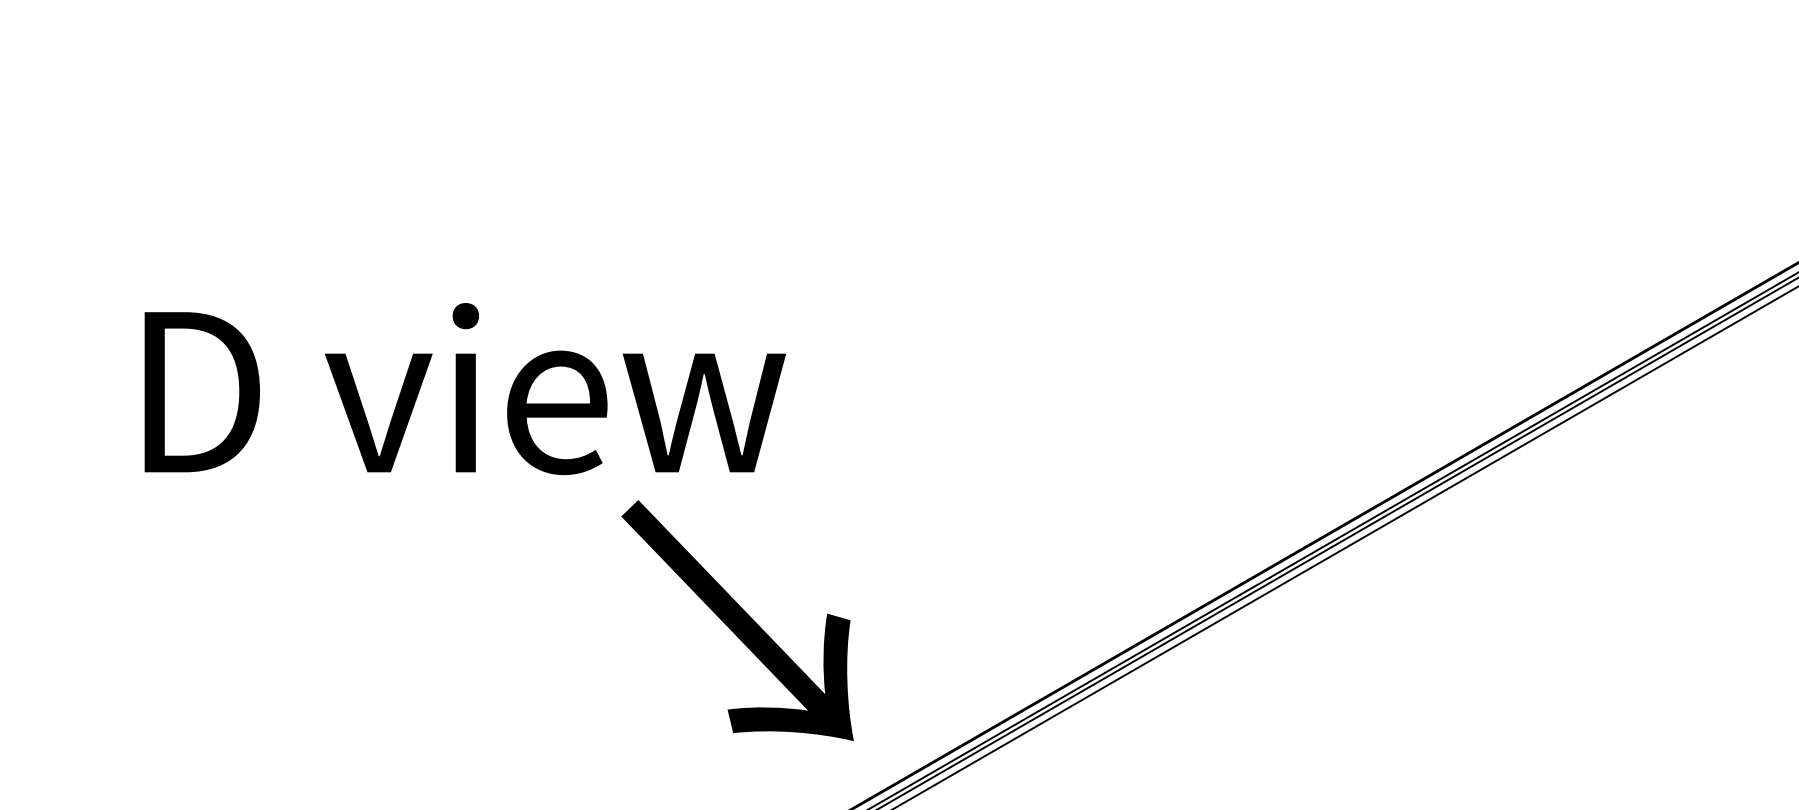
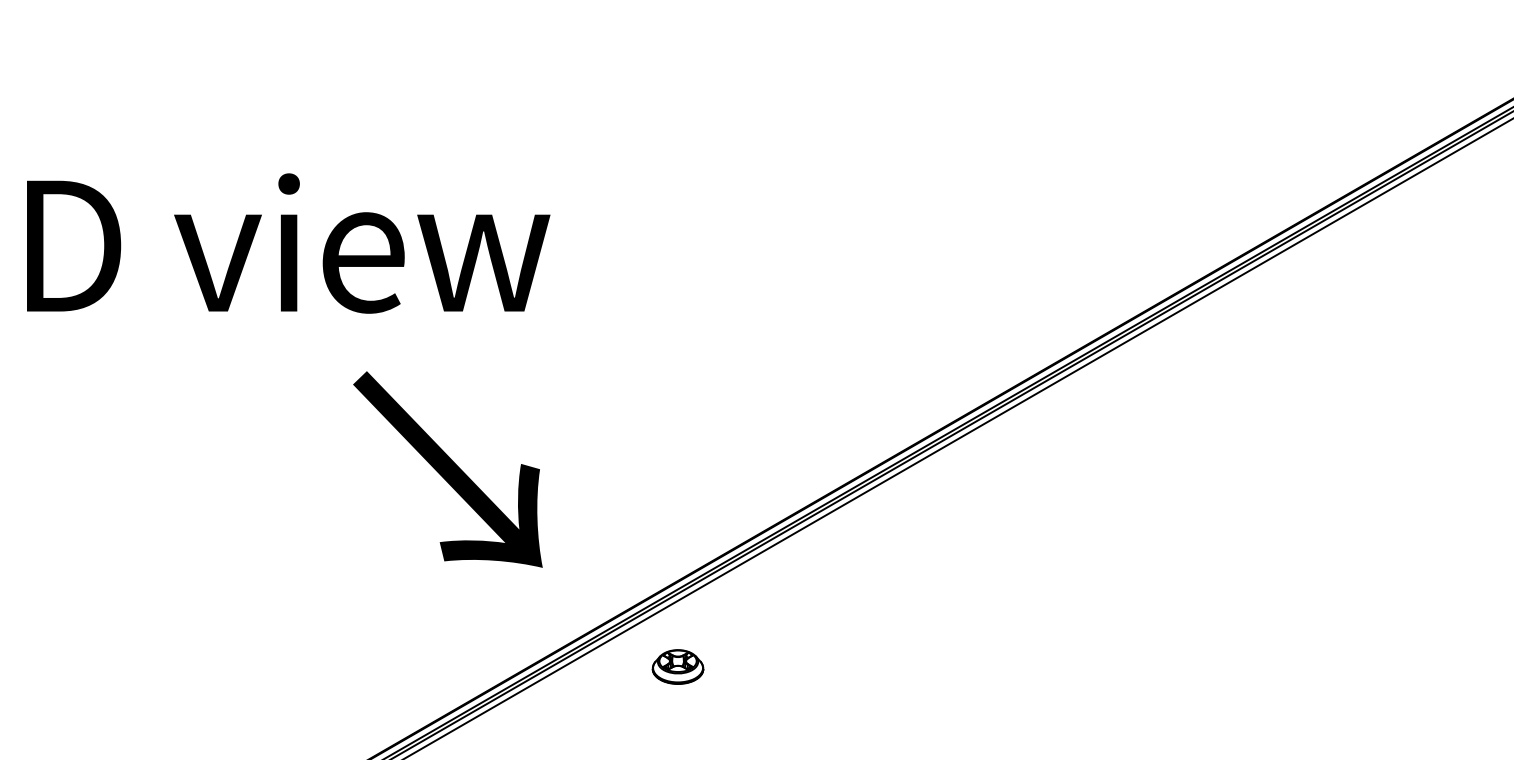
text: (465, 388) -> (288, 243), moved
text: (737, 620) -> (447, 469), moved

